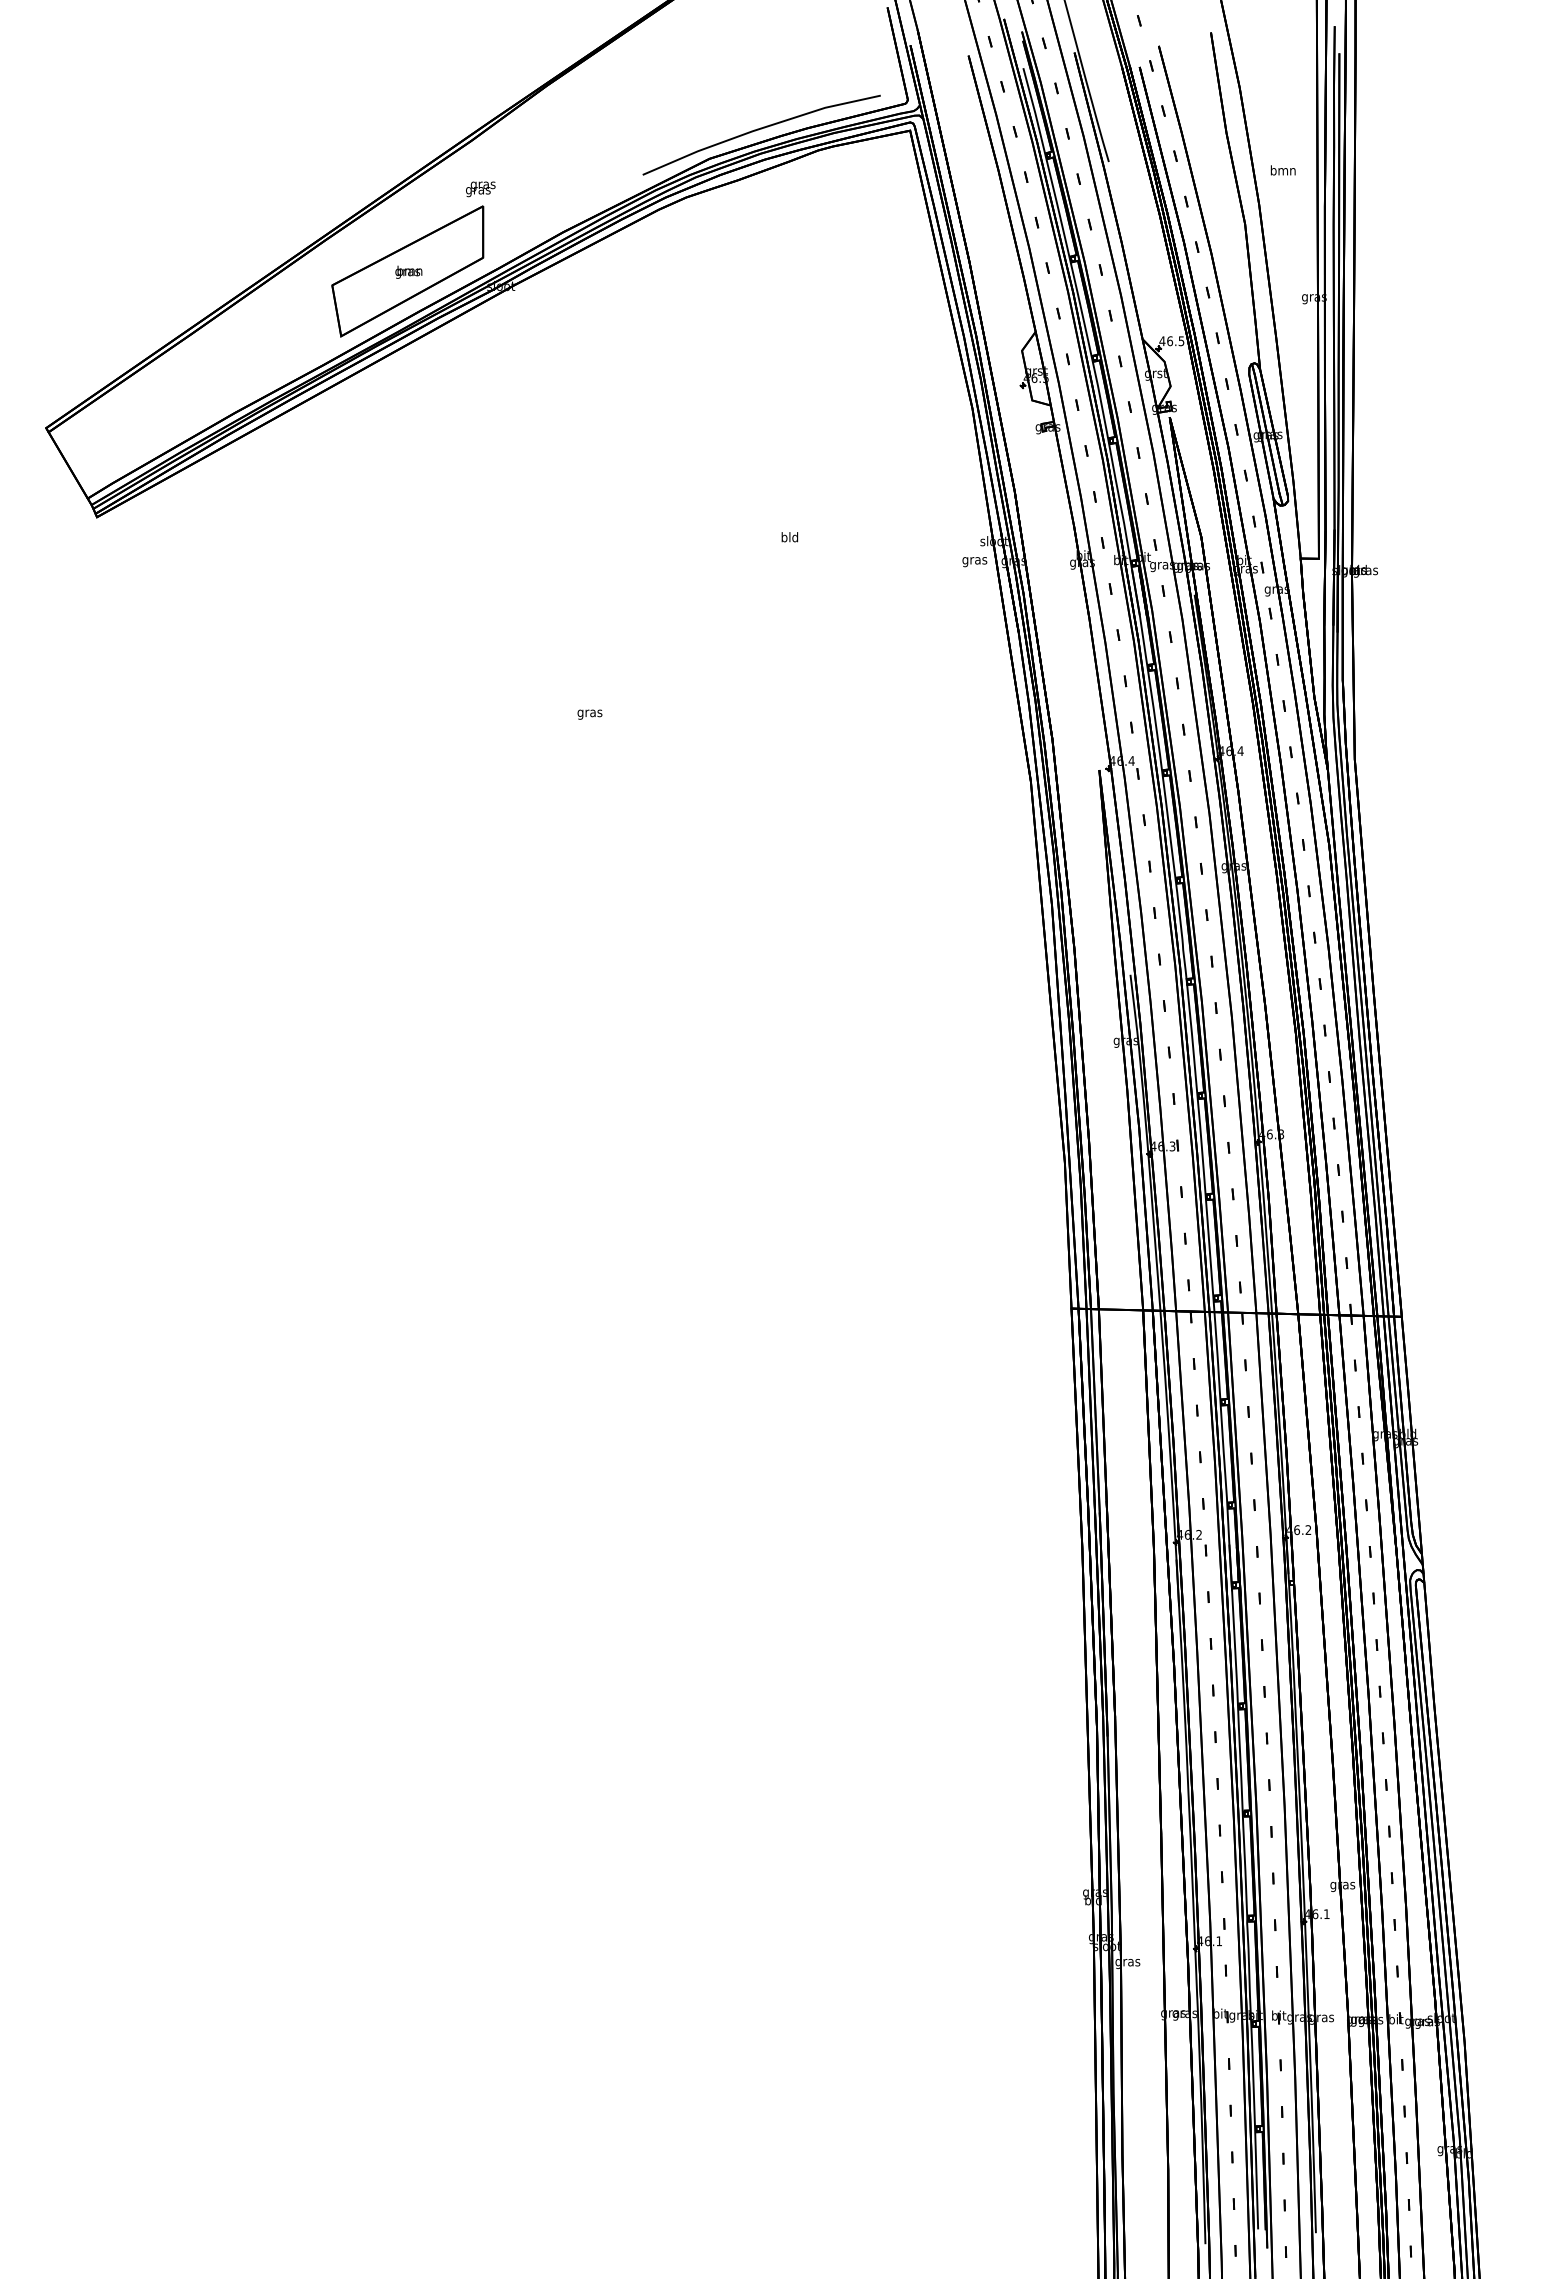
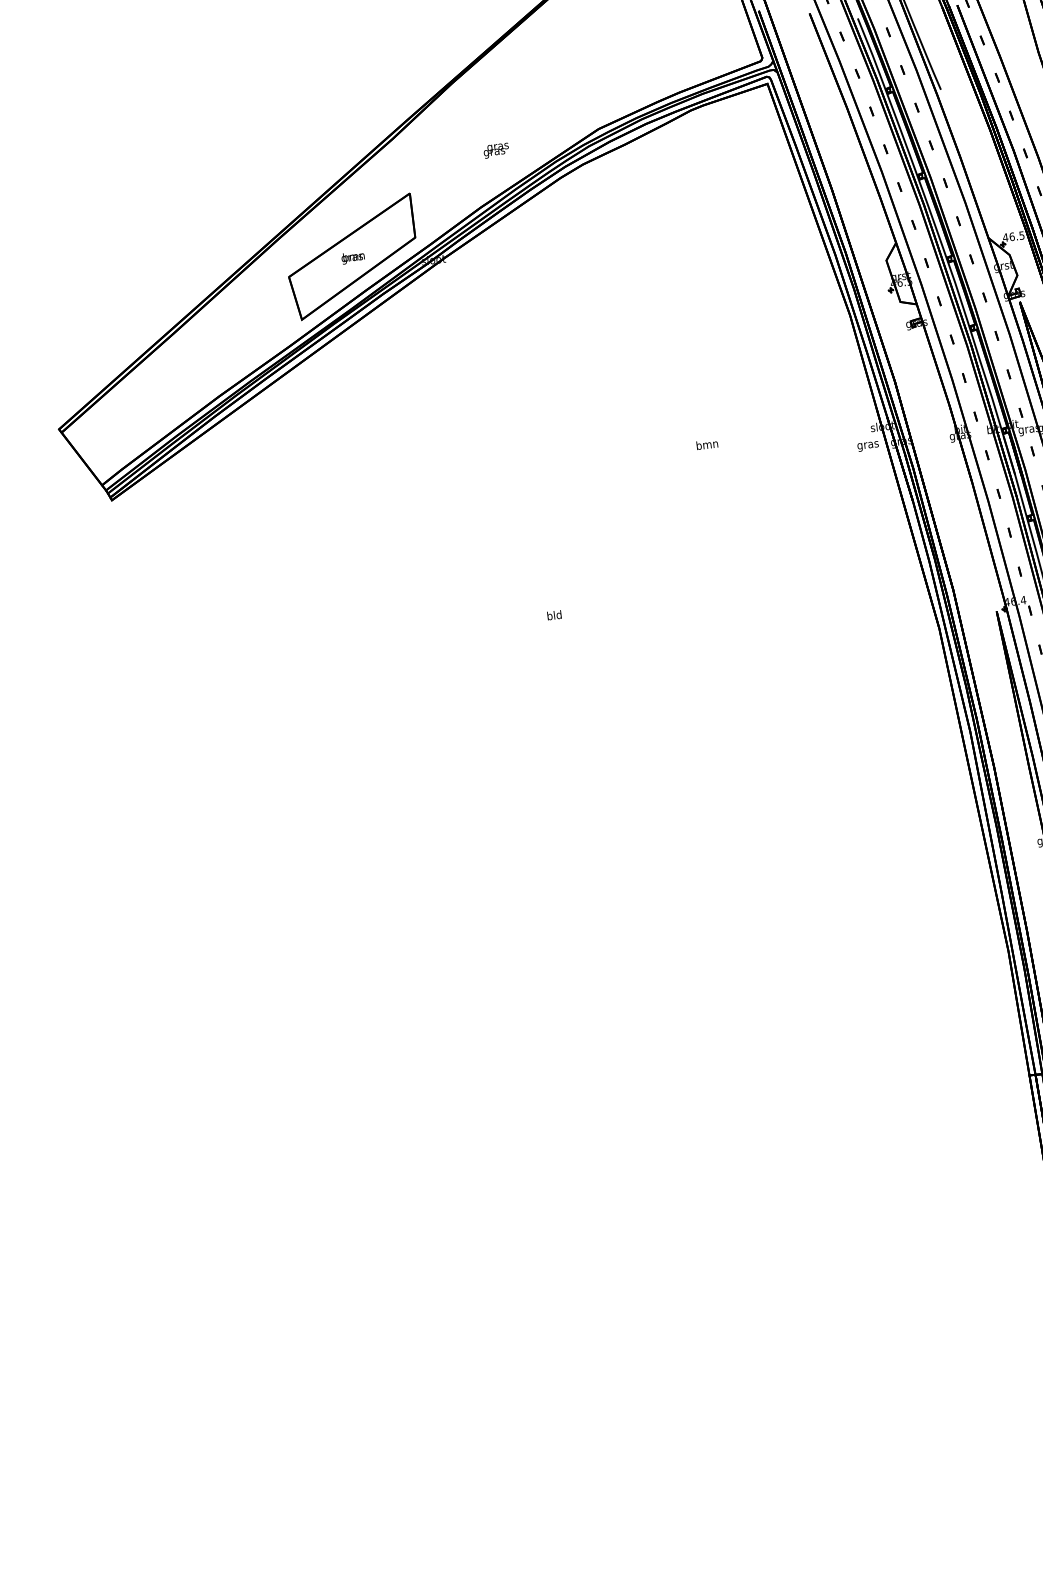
line: (761, 129) -> (640, 98), removed
text: (480, 189) -> (496, 150), moved
text: (789, 537) -> (706, 444), bld -> bmn
text: (589, 713) -> (554, 616), gras -> bld

